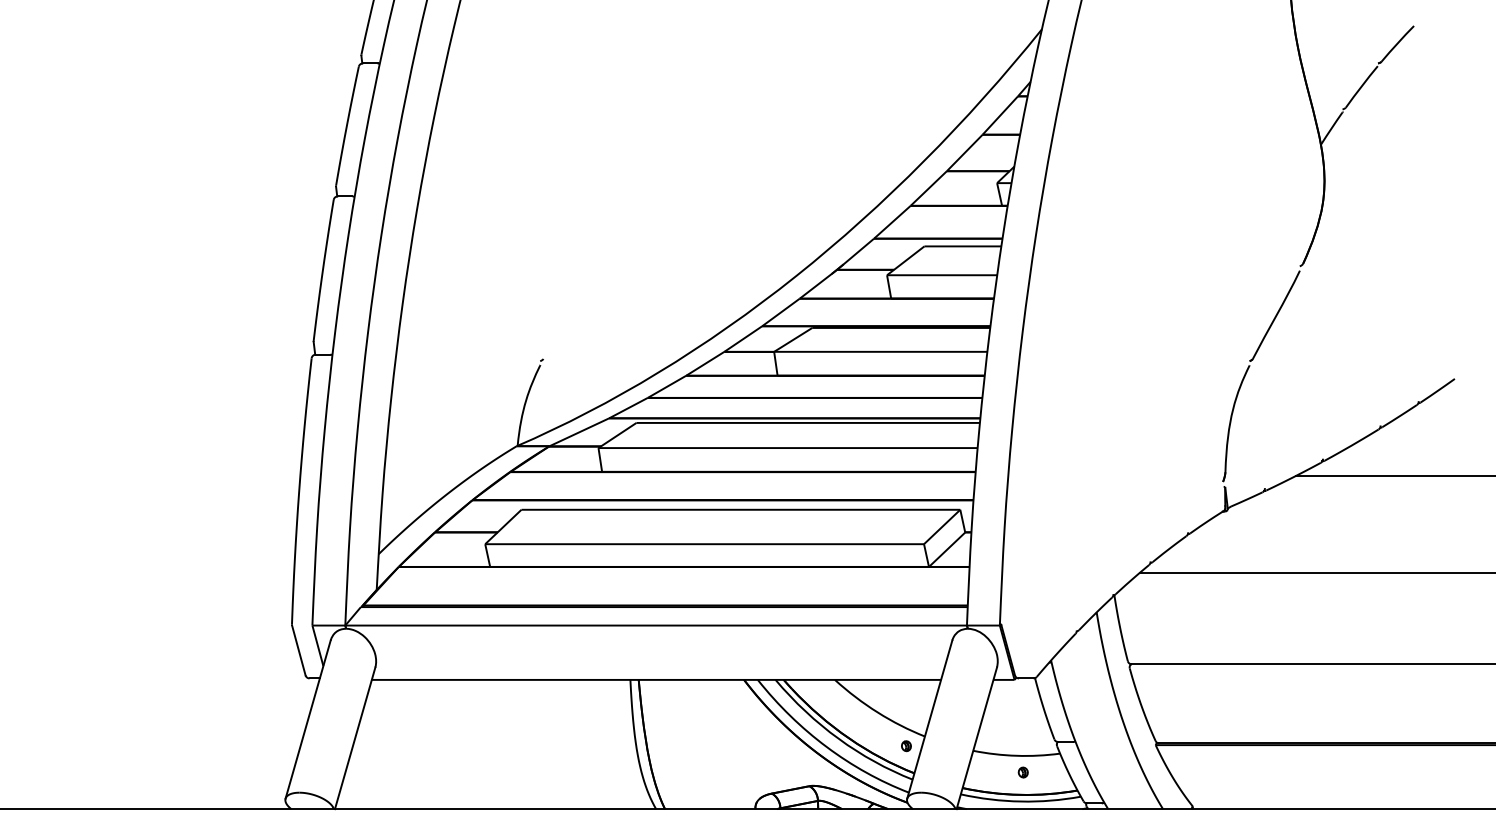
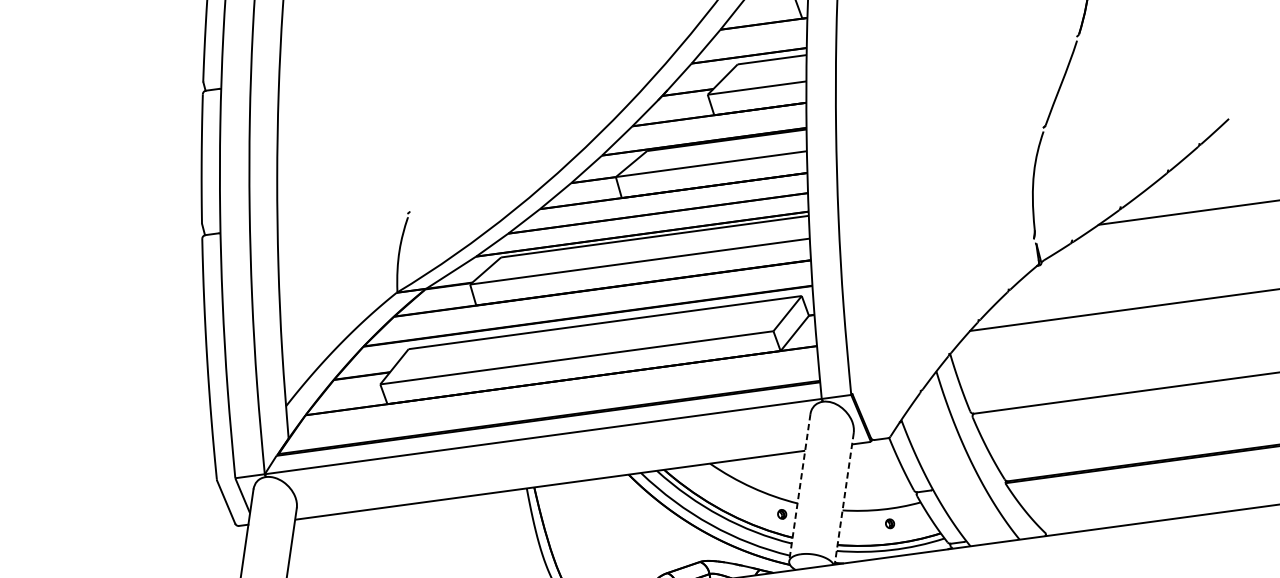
line: (929, 720) -> (799, 488), solid -> dashed
line: (976, 738) -> (843, 498), solid -> dashed

